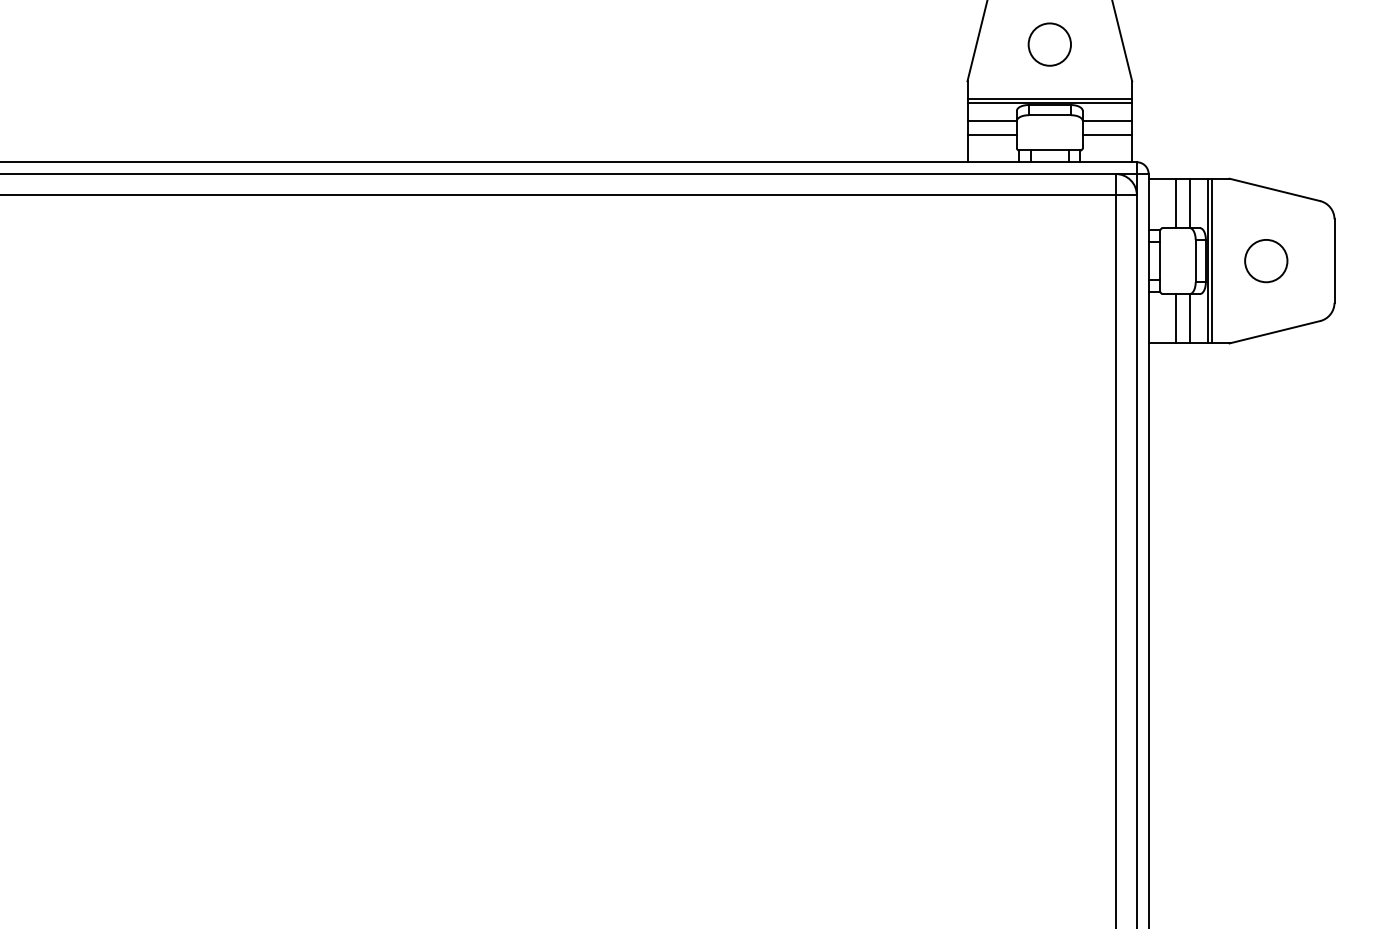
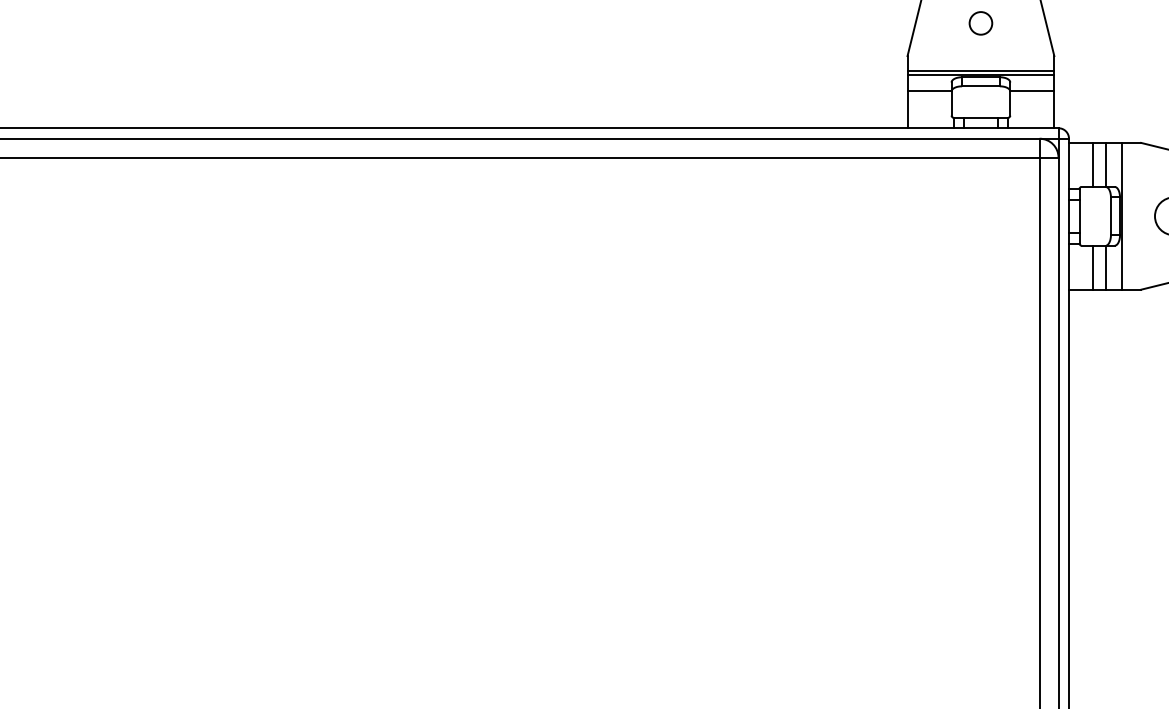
circle: (1049, 44) -> (980, 23), size x0.6
line: (991, 135) -> (928, 104), removed
line: (1107, 135) -> (1032, 104), removed
line: (1212, 260) -> (1125, 215), removed

